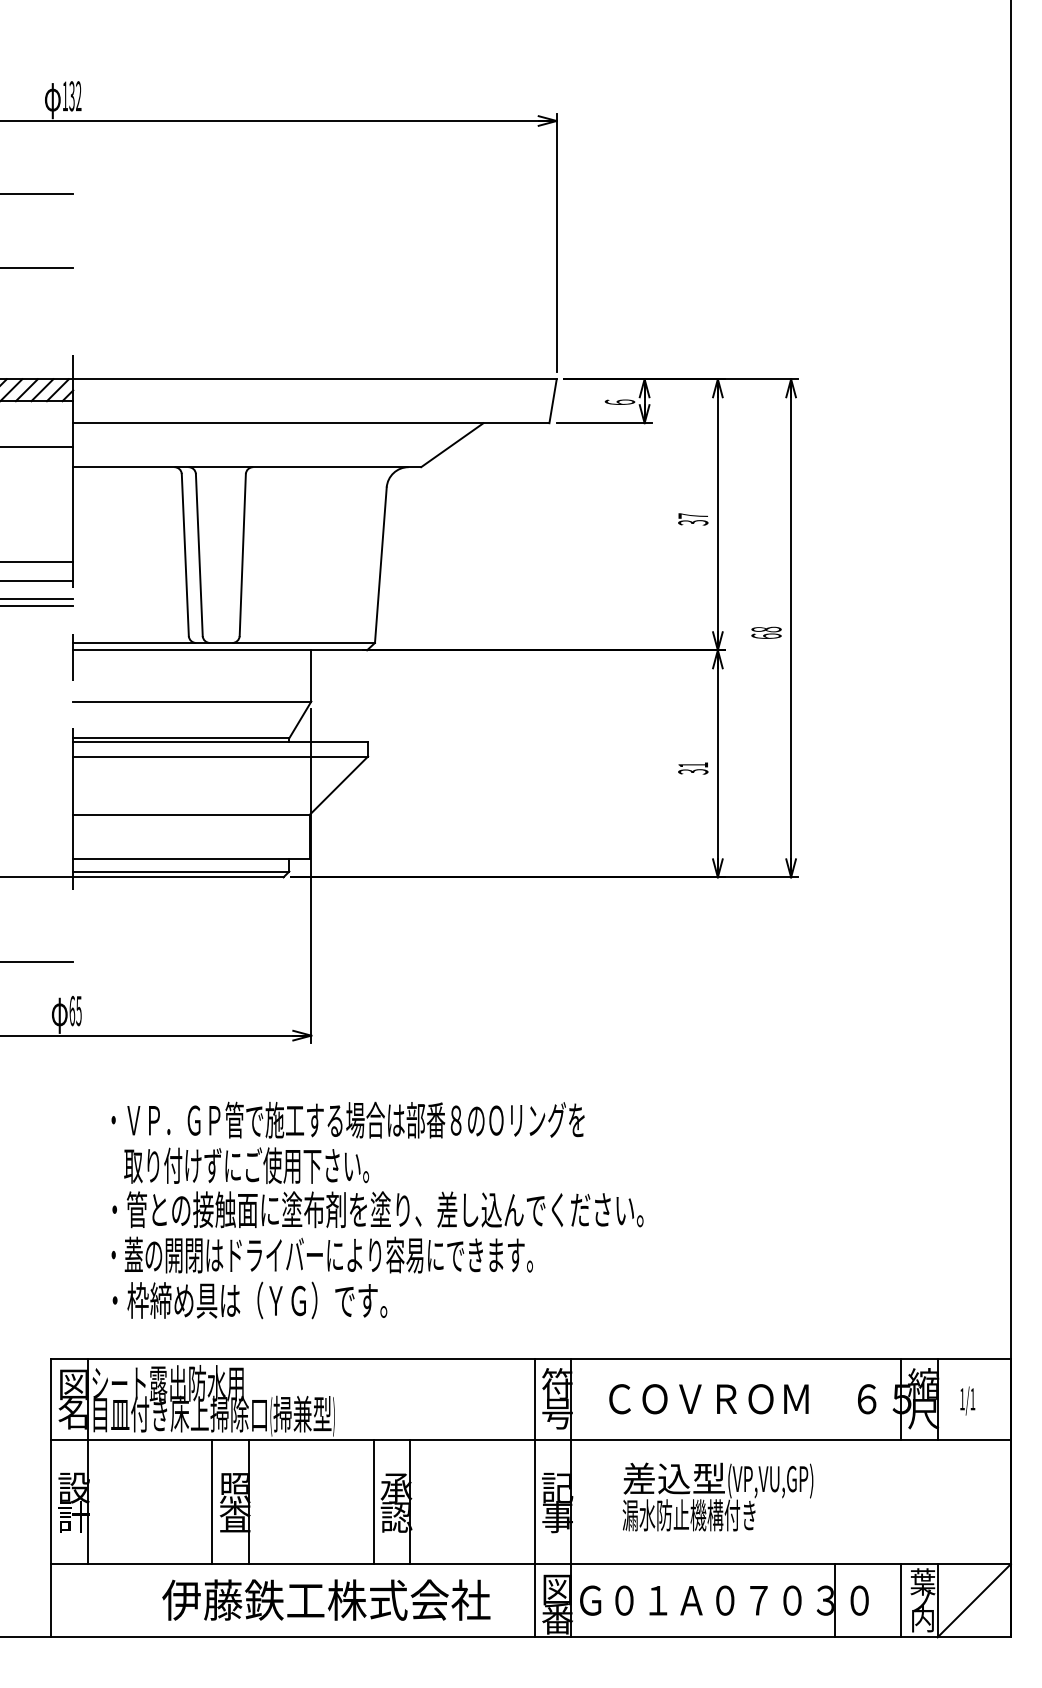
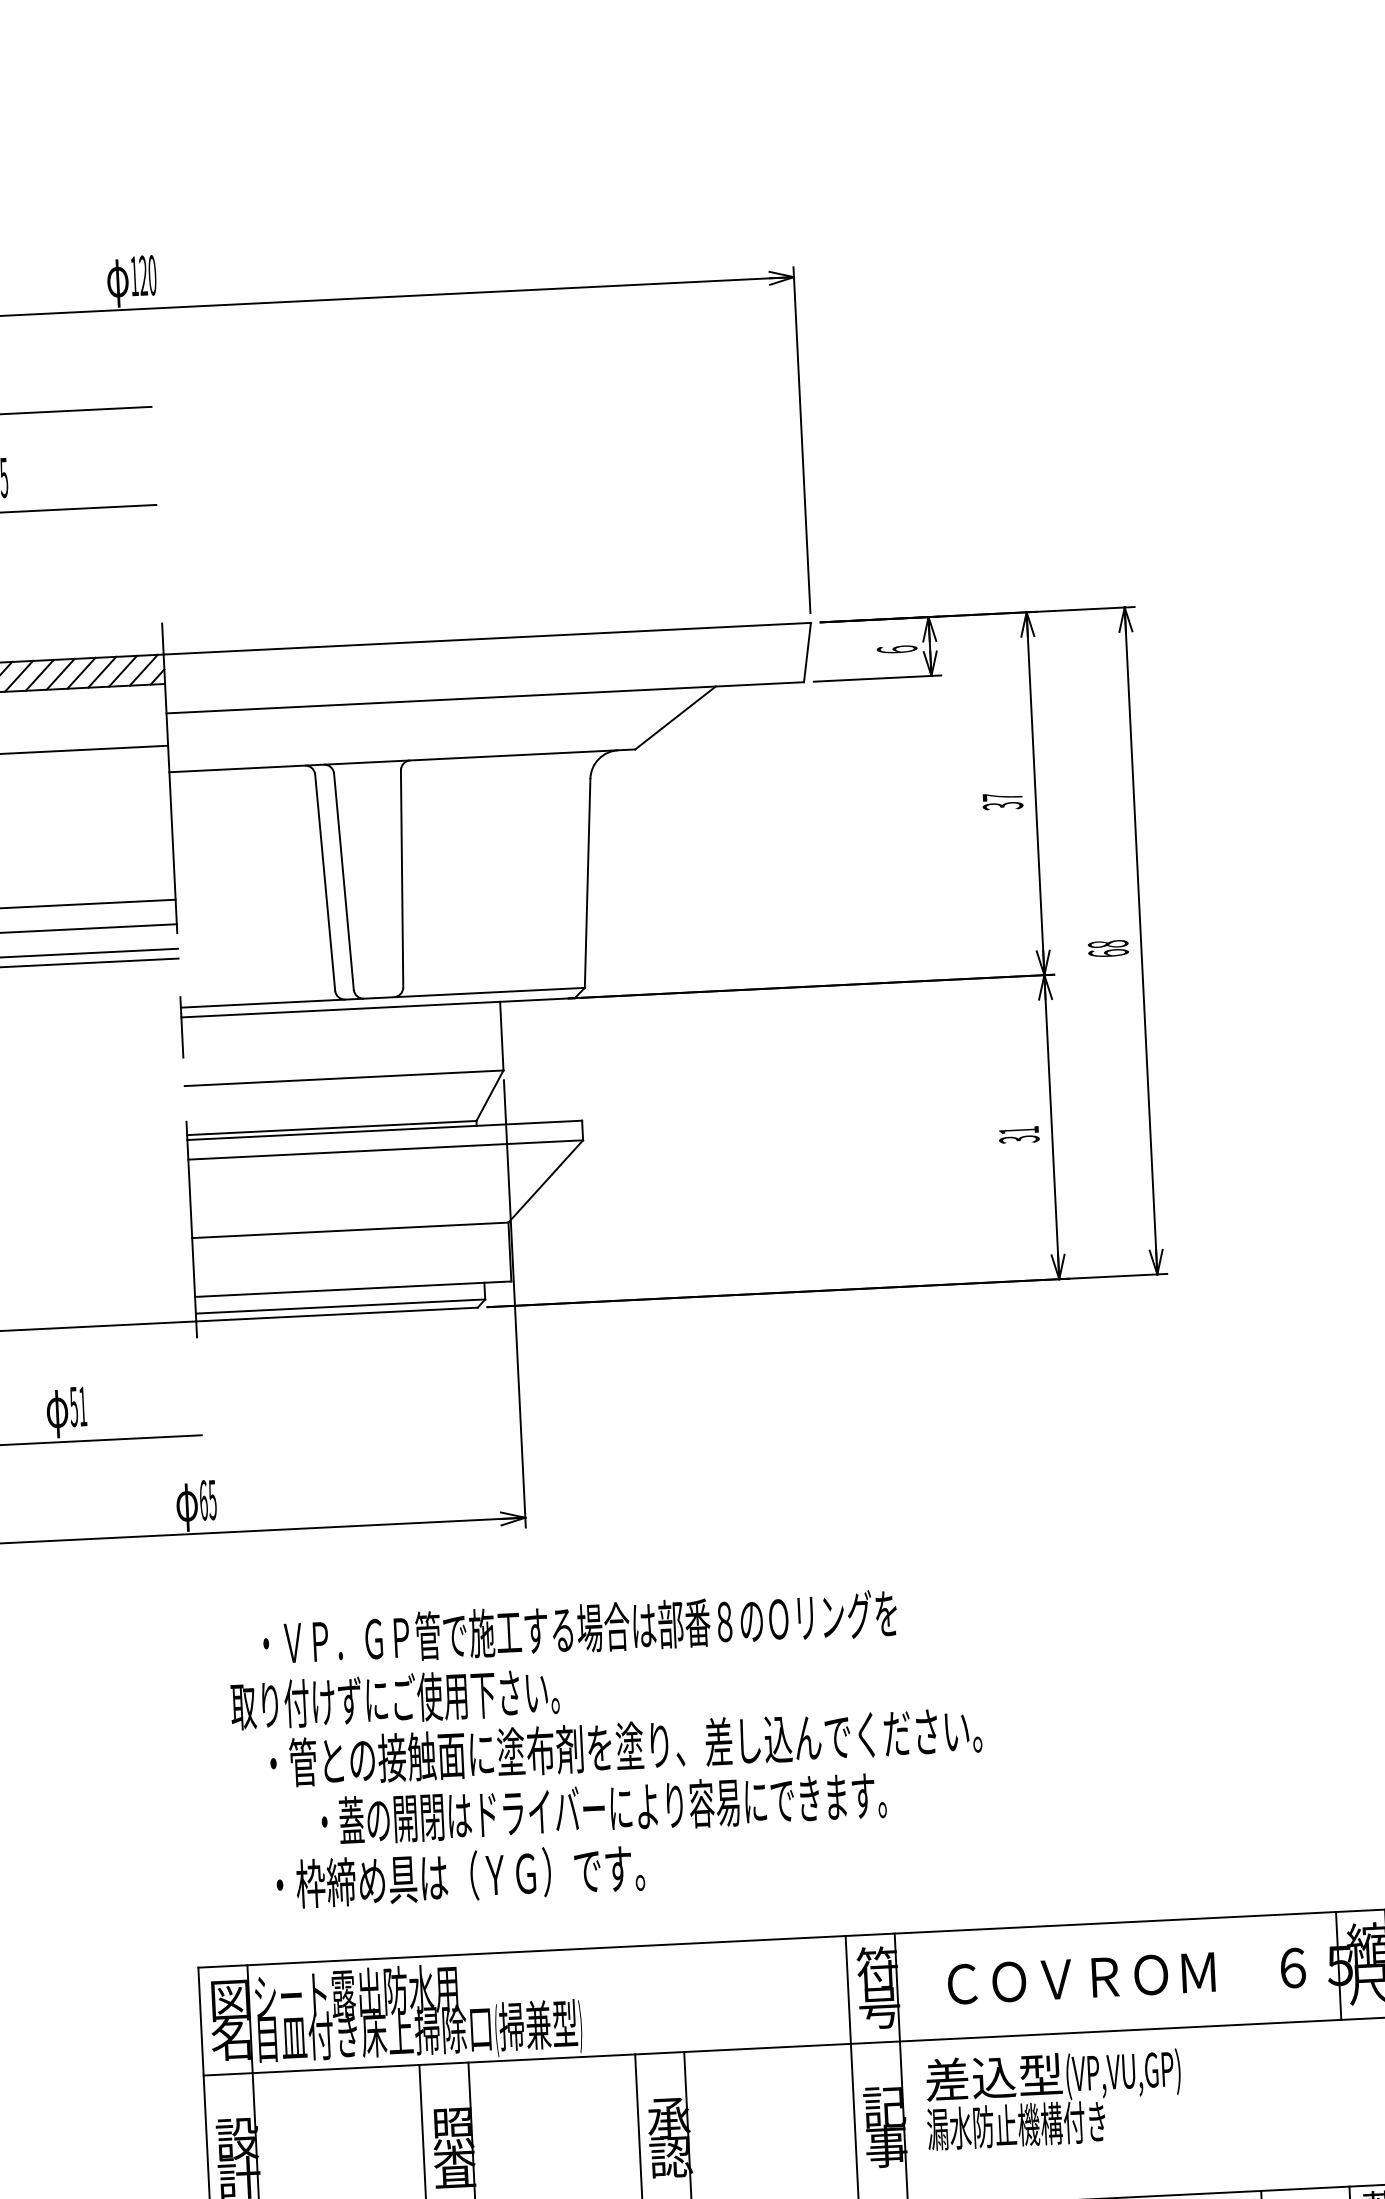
text: (75, 96) -> (148, 275), 132 -> 120
text: (246, 1165) -> (394, 1698), moved
text: (321, 1254) -> (602, 1807), moved
text: (717, 1496) -> (1053, 2098), moved

